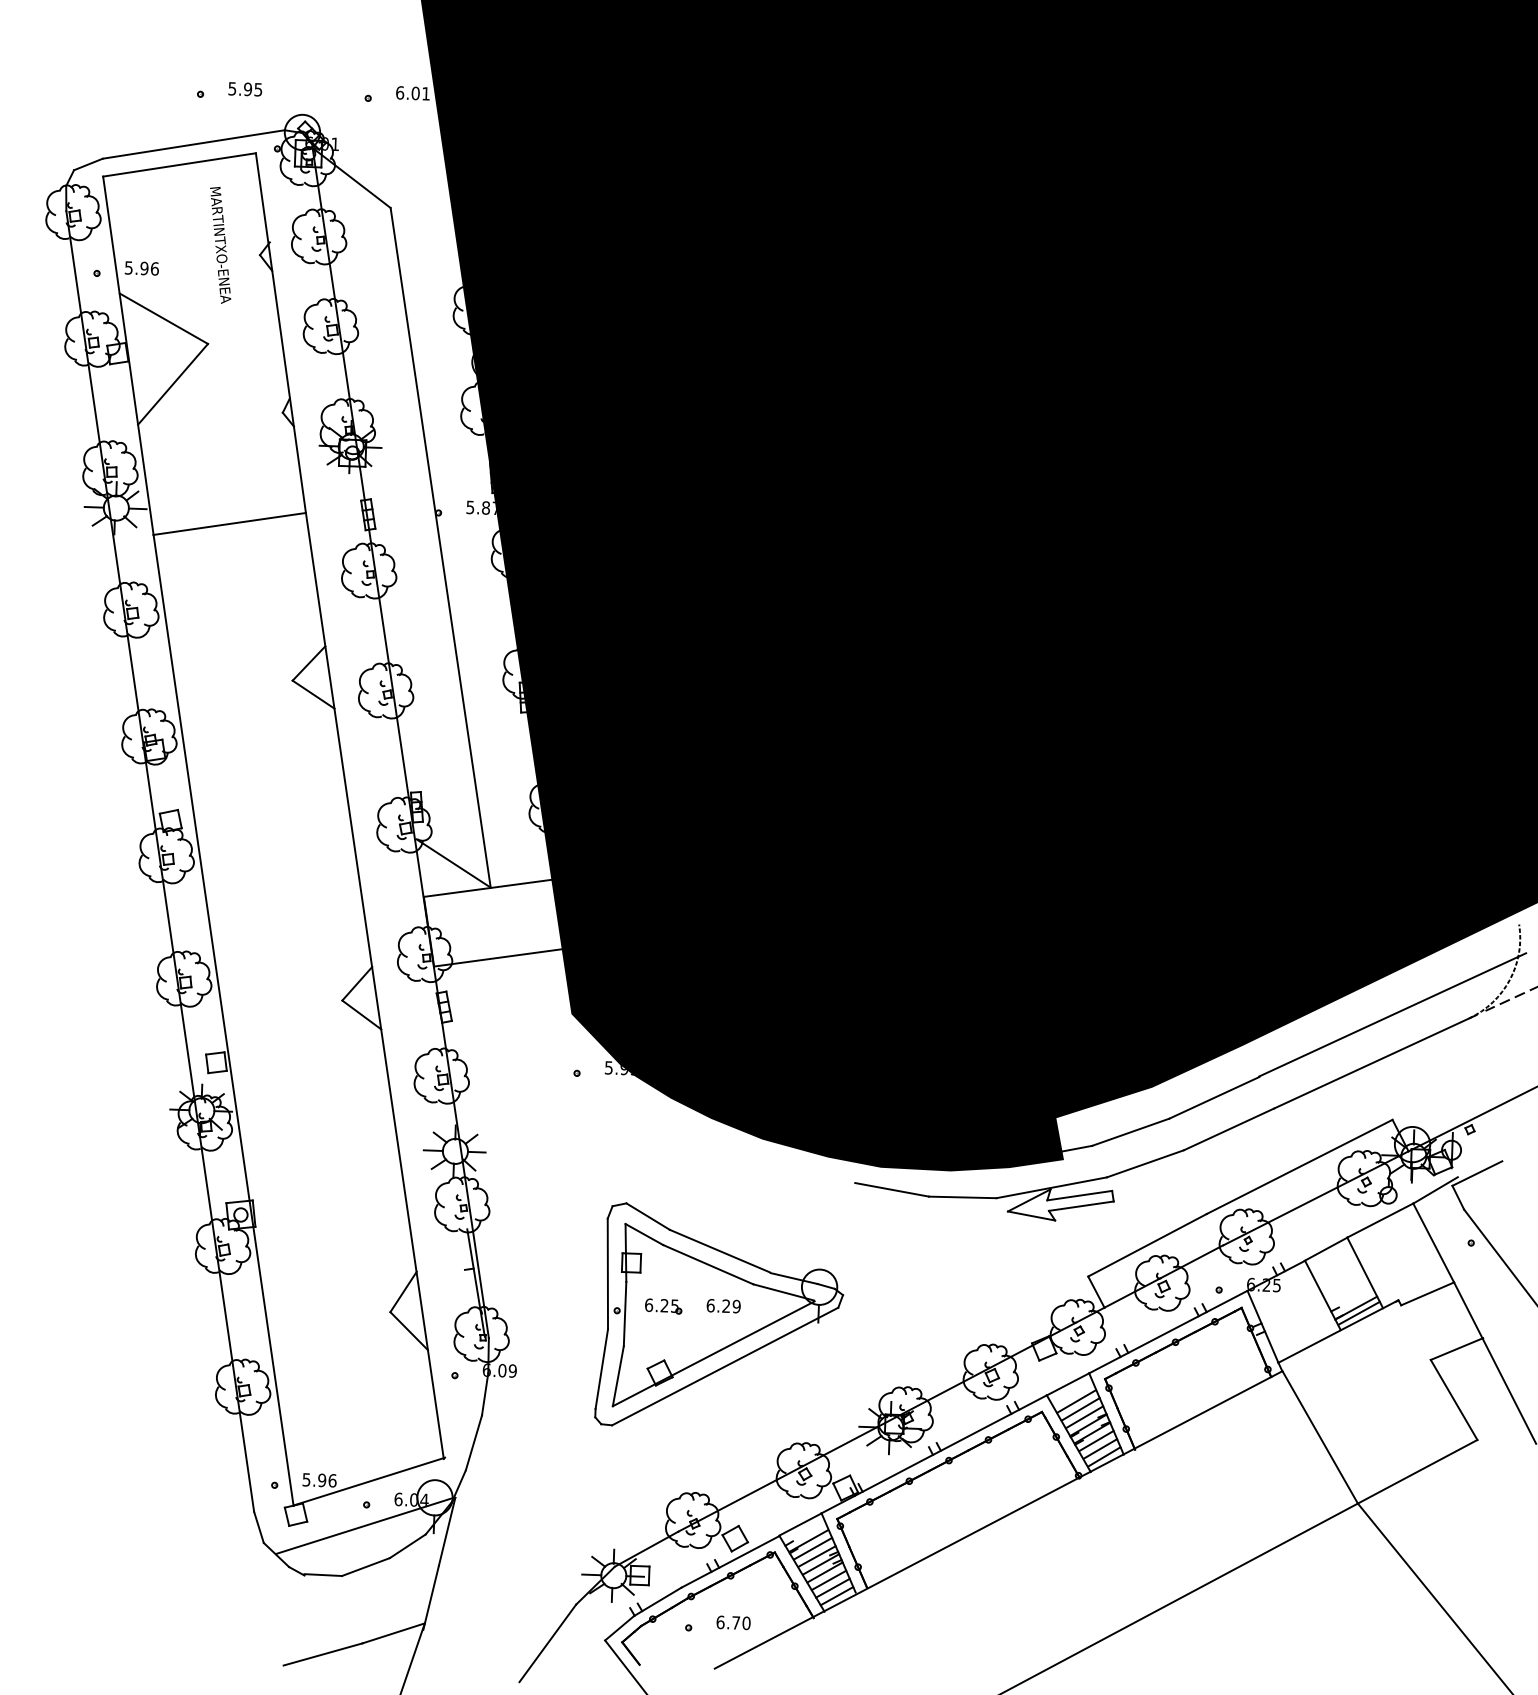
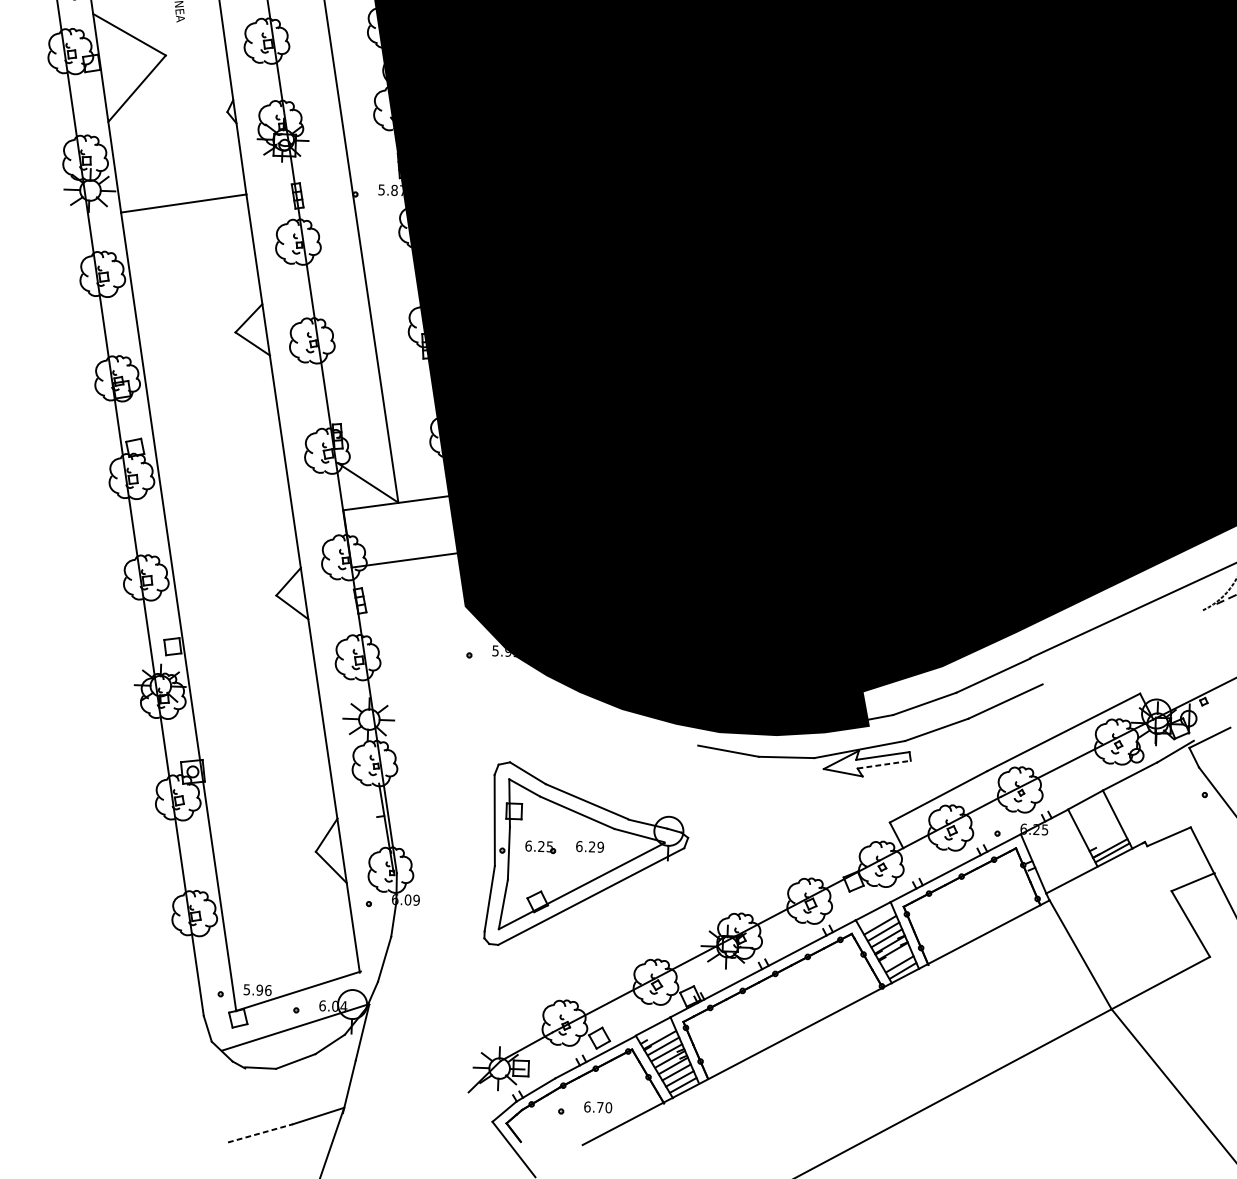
line: (1375, 1061) -> (1126, 645), removed
line: (1081, 1206) -> (884, 764), solid -> dashed
line: (1433, 1242) -> (1173, 794), removed
line: (1096, 1440) -> (896, 957), removed
line: (547, 1643) -> (445, 1124), removed
line: (323, 1654) -> (260, 1133), solid -> dashed

